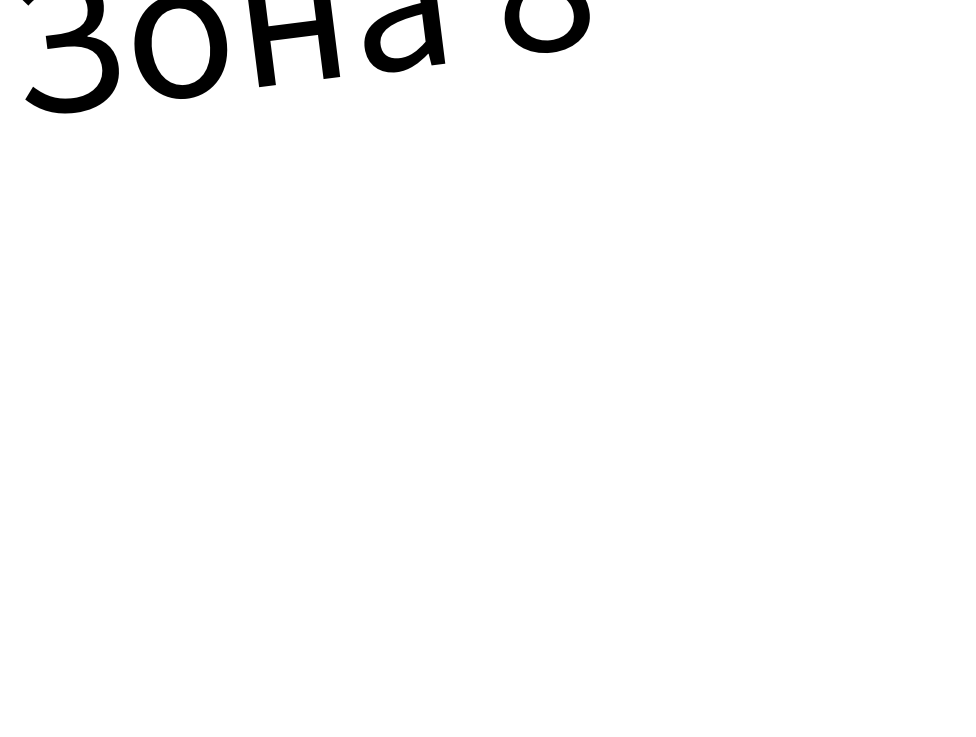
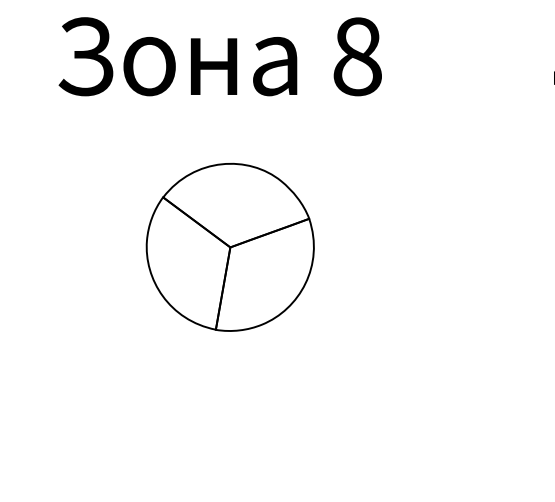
part: (360, 343) -> (229, 246), added

